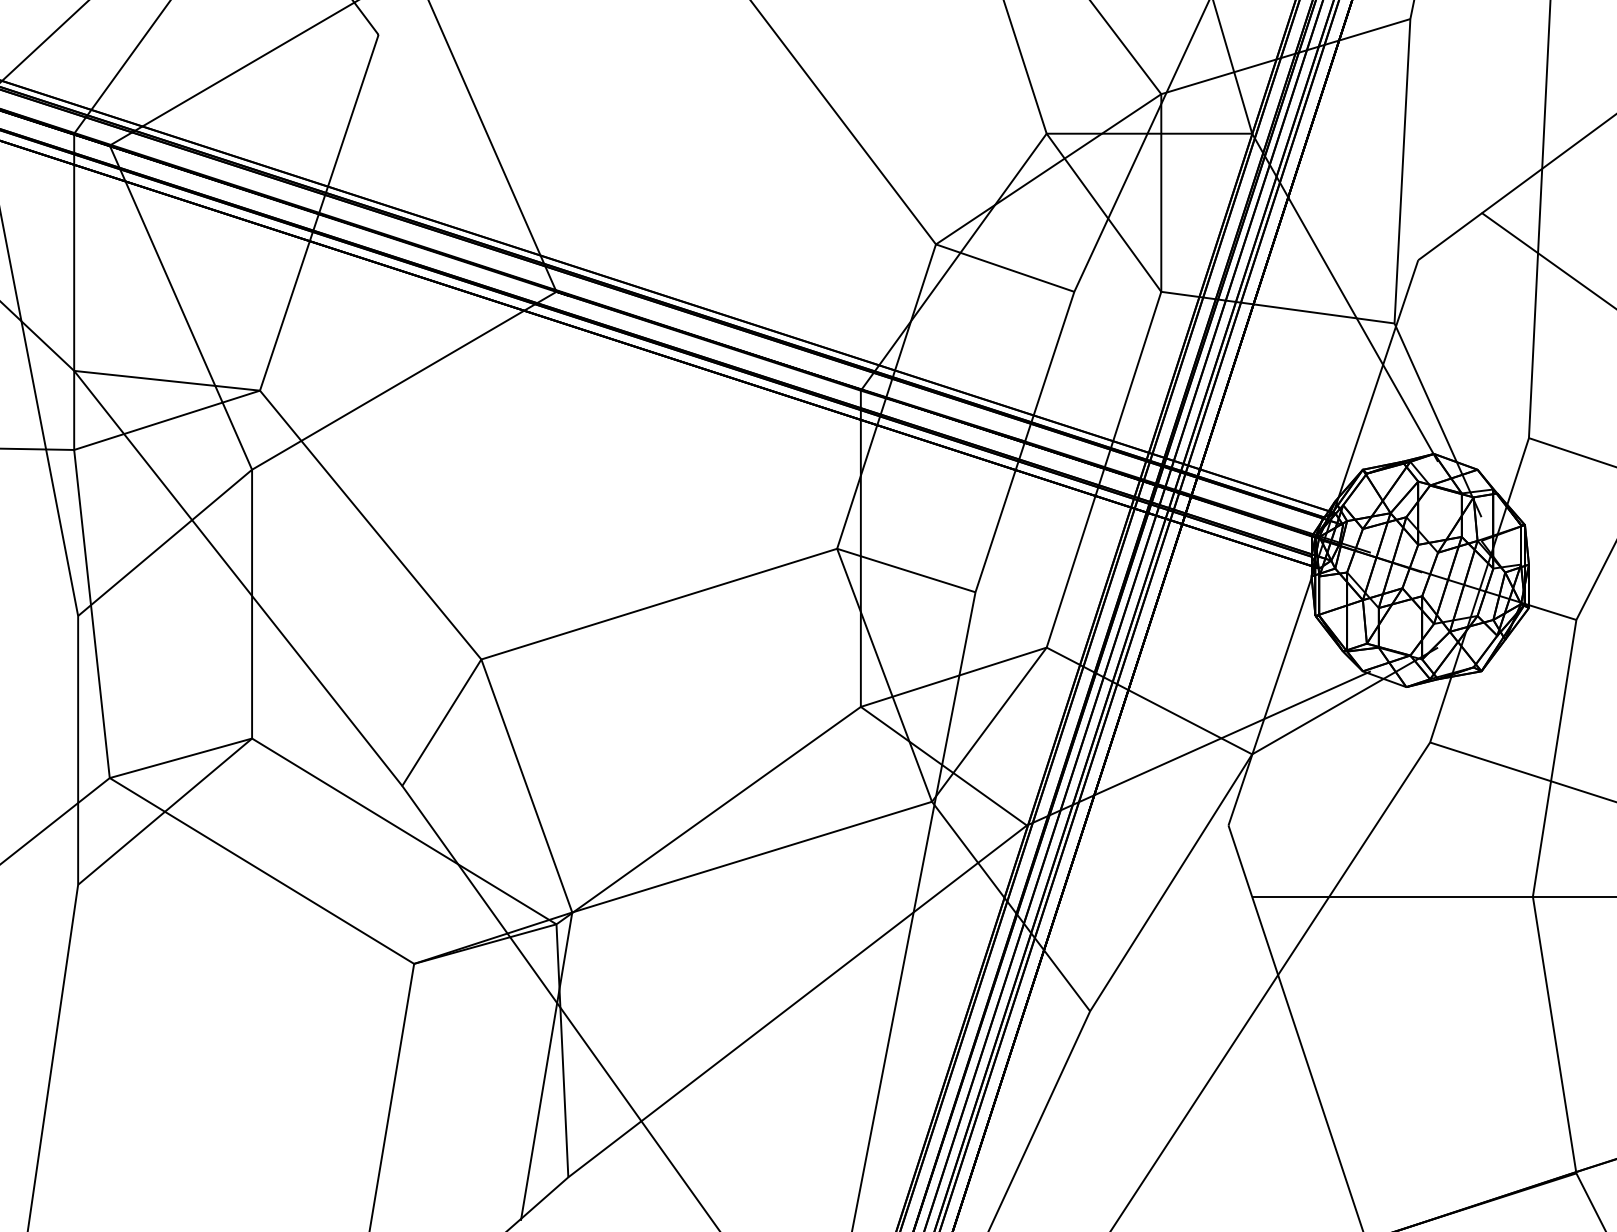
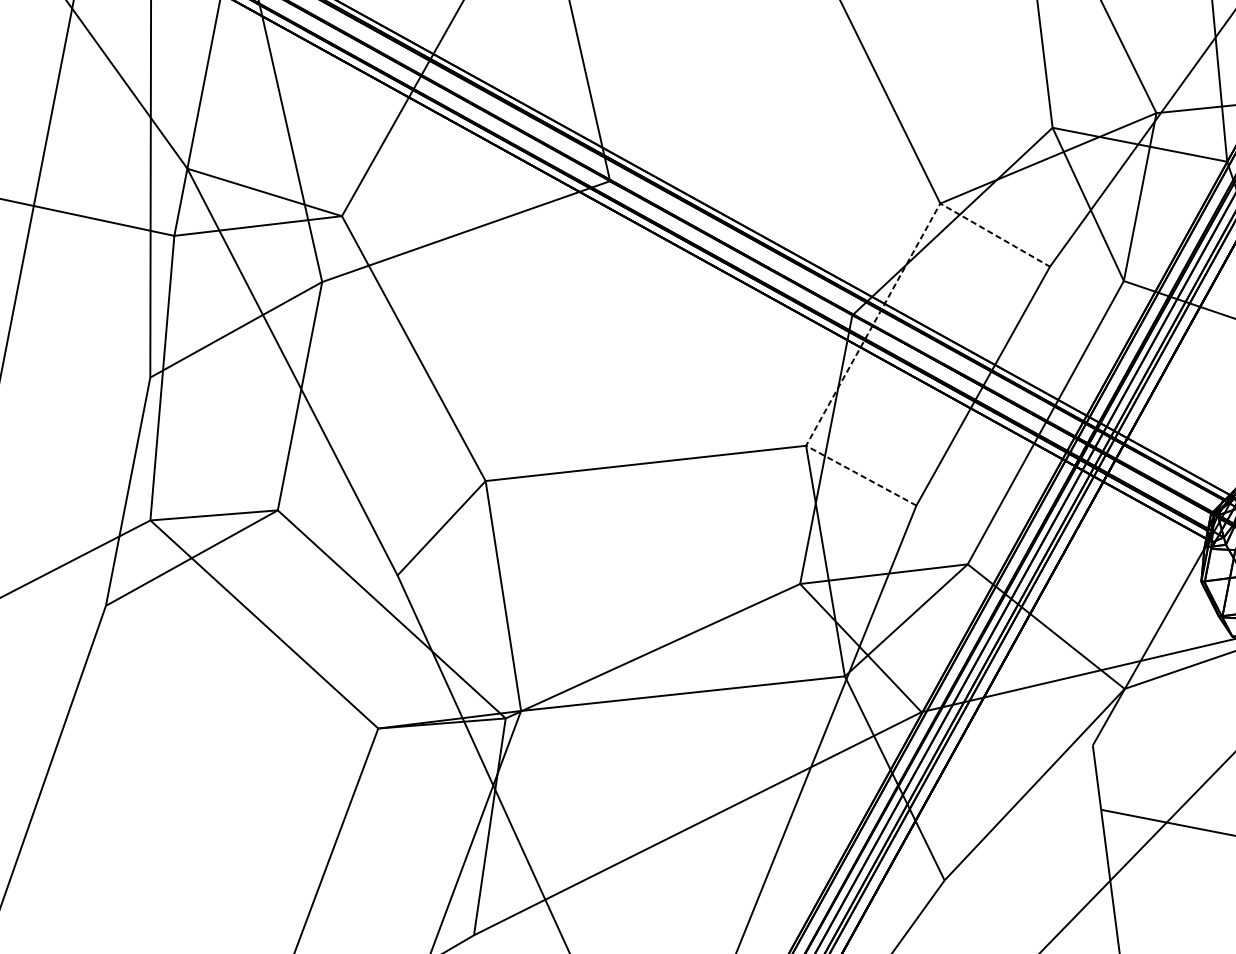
line: (886, 396) -> (873, 324), solid -> dashed

